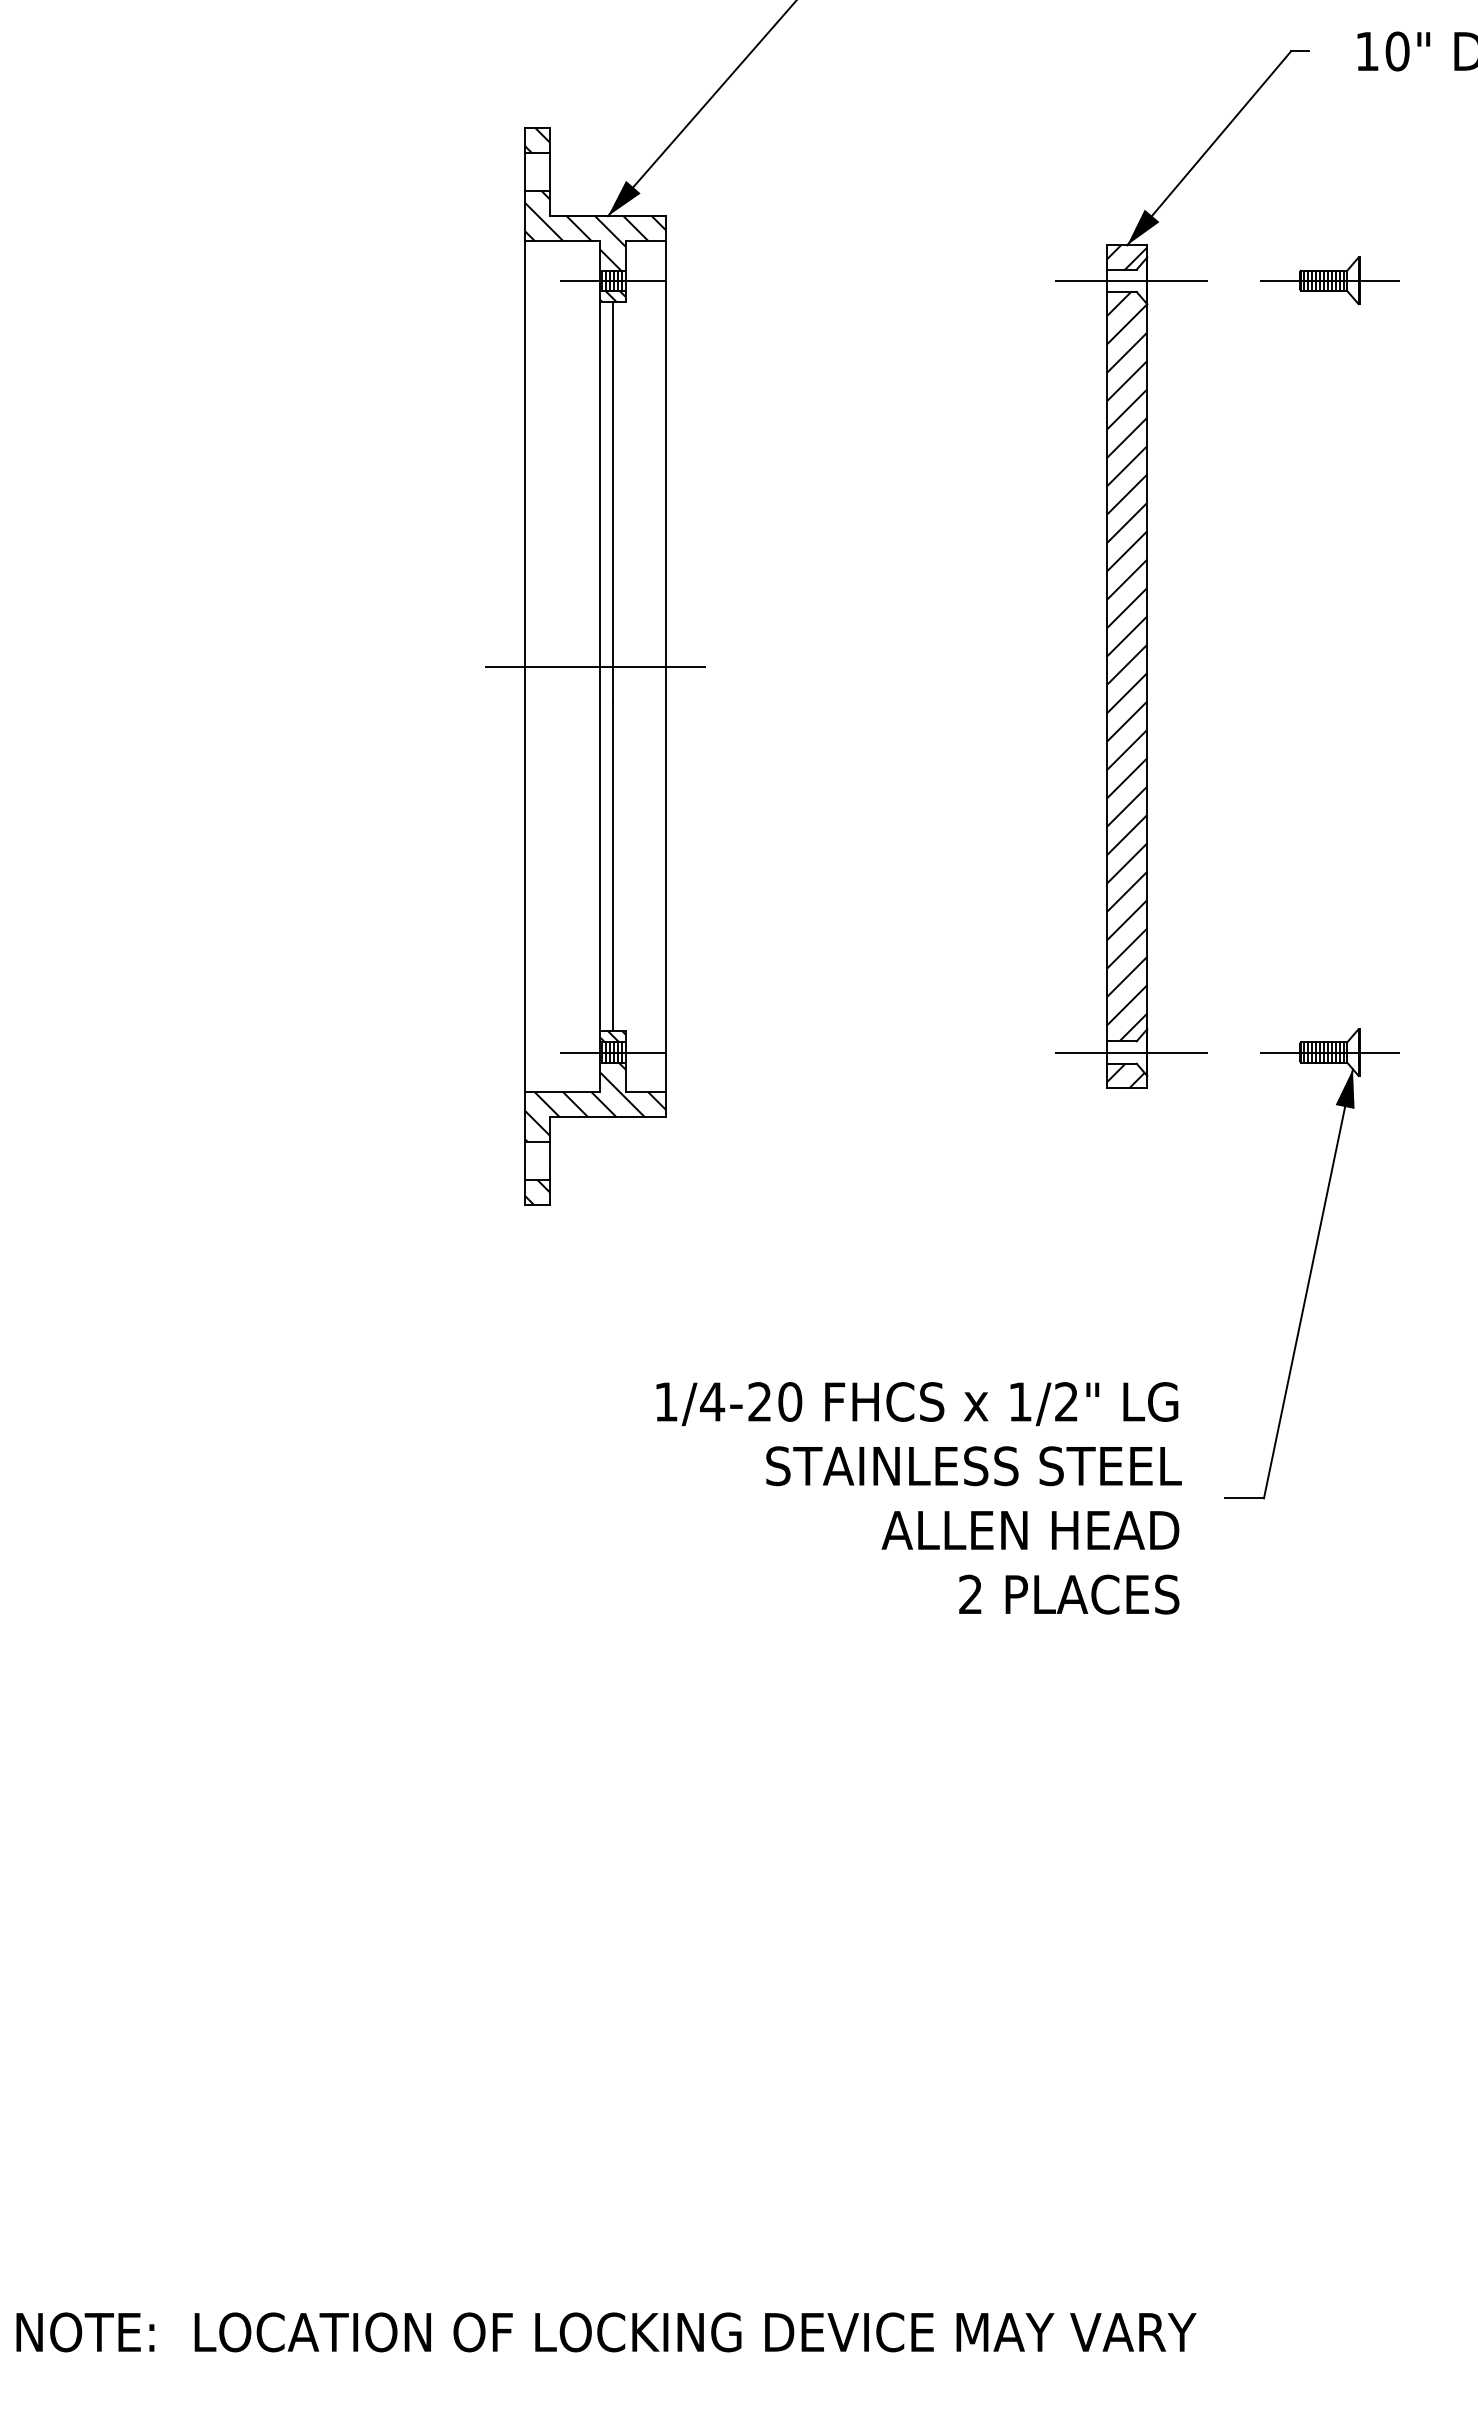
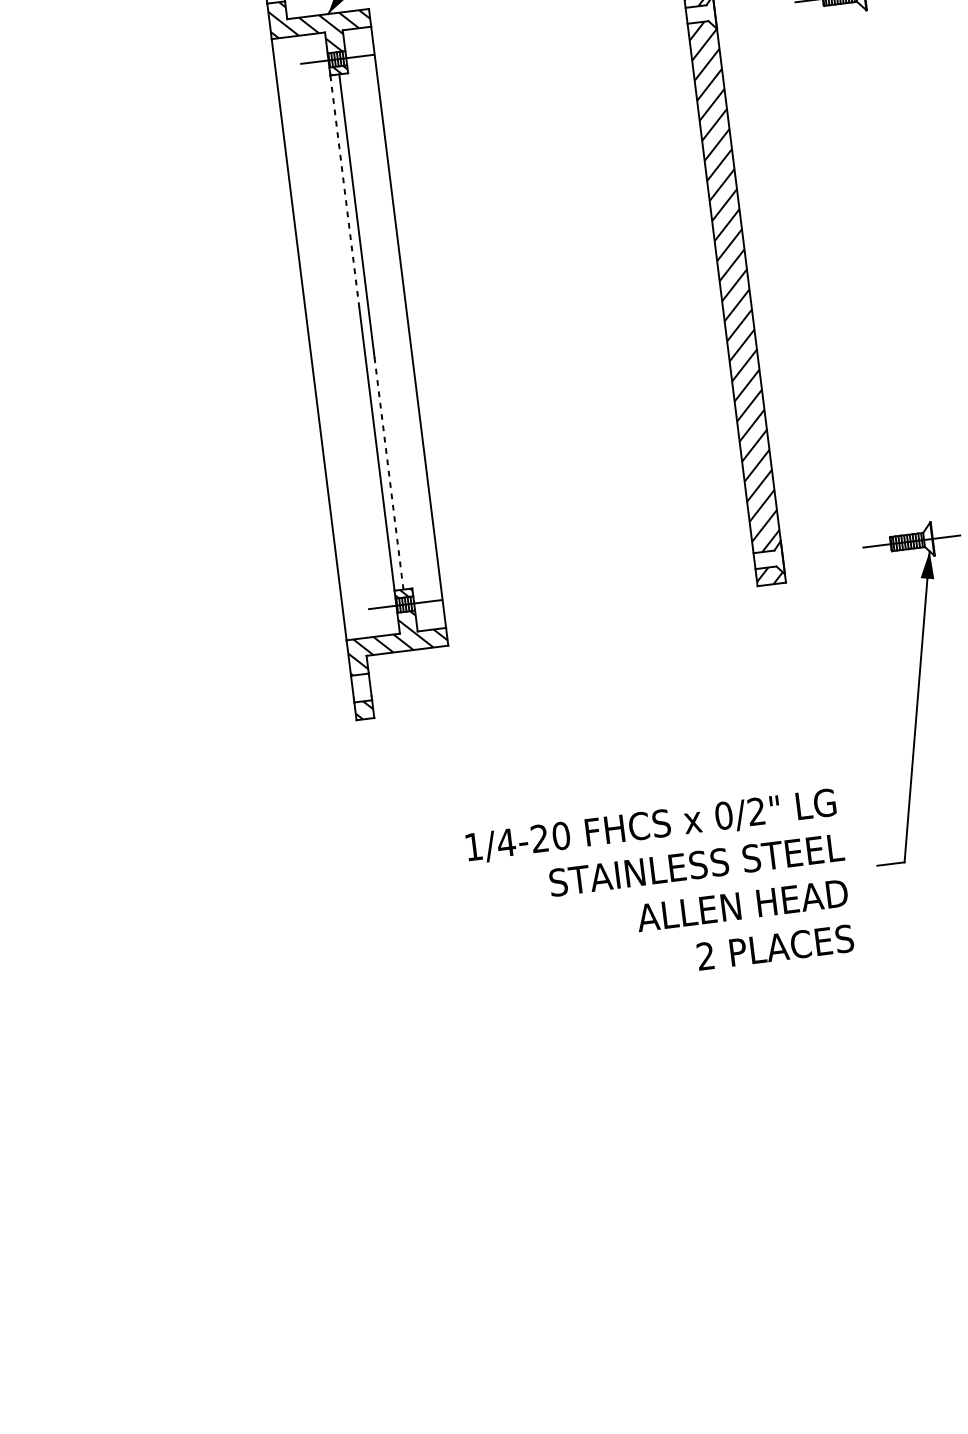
line: (1131, 280) -> (703, 13), removed
line: (600, 466) -> (344, 191), solid -> dashed
line: (594, 666) -> (358, 333), removed
line: (613, 867) -> (389, 473), solid -> dashed
line: (1131, 1052) -> (771, 558), removed
text: (1020, 1401) -> (723, 815), 1/2" -> 0/2"

